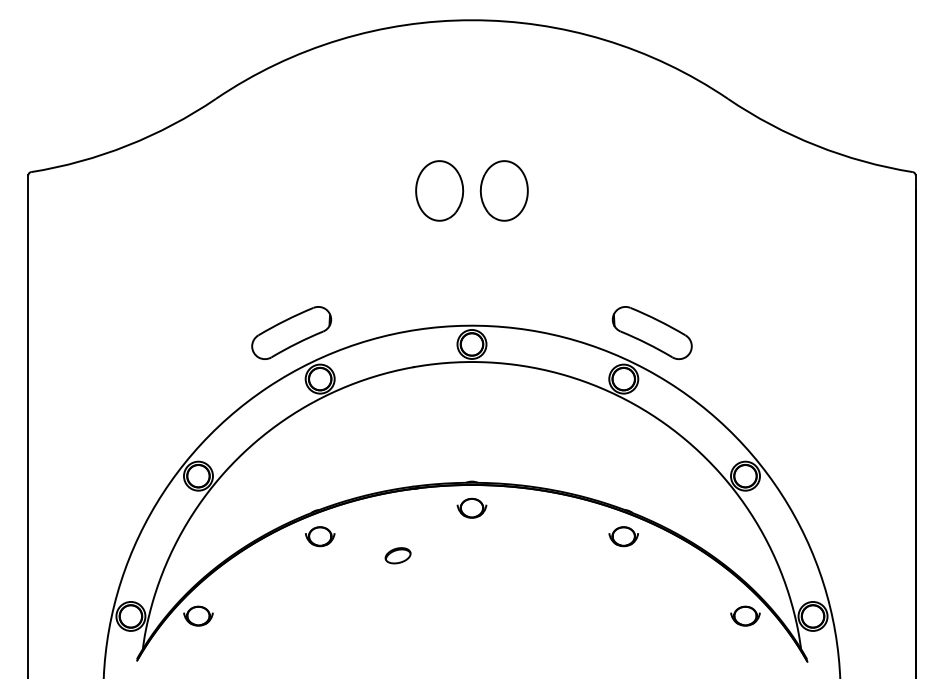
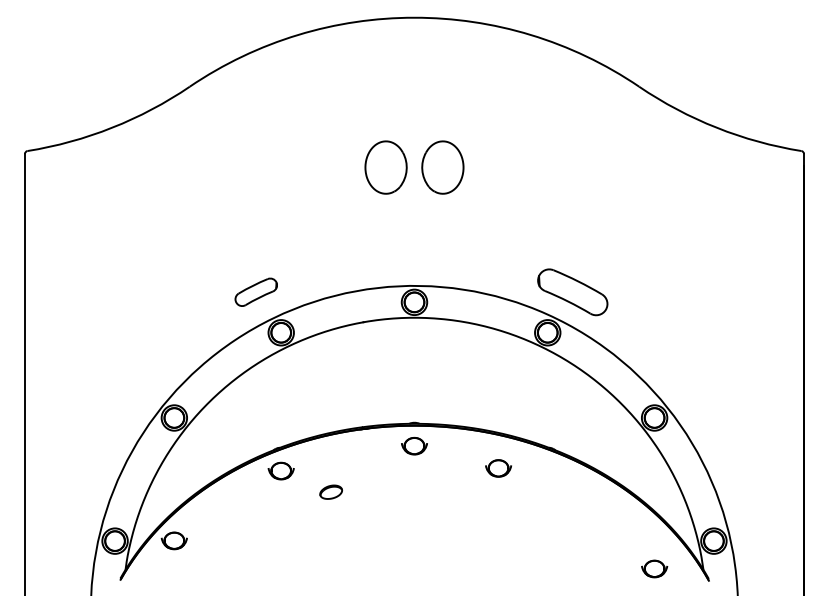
part: (291, 332) -> (256, 291), size x0.6
part: (623, 536) -> (498, 468), moved
part: (397, 555) -> (330, 492), moved
part: (745, 615) -> (654, 568), moved

